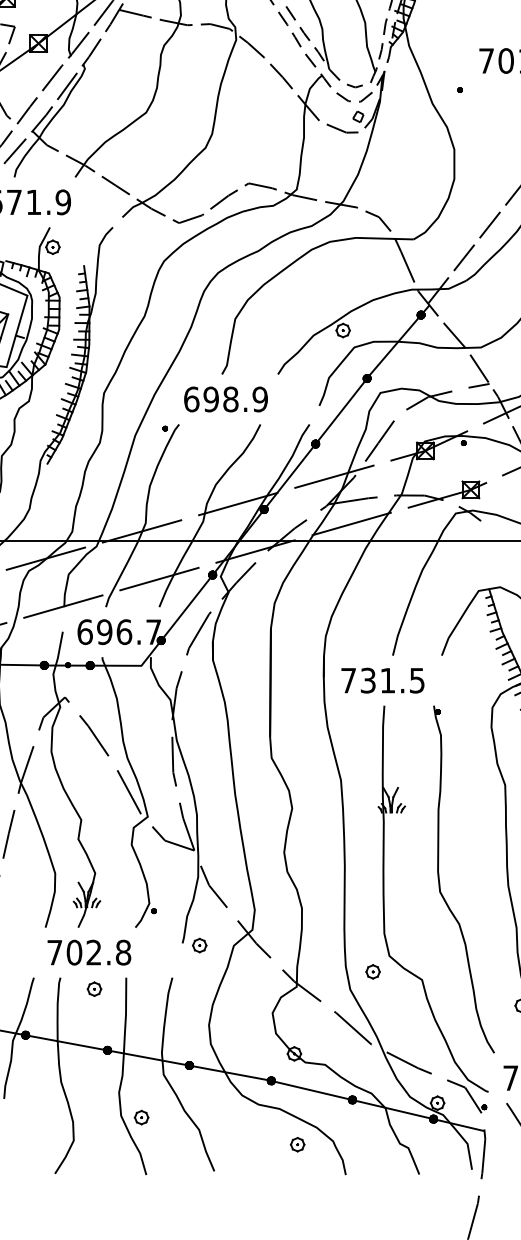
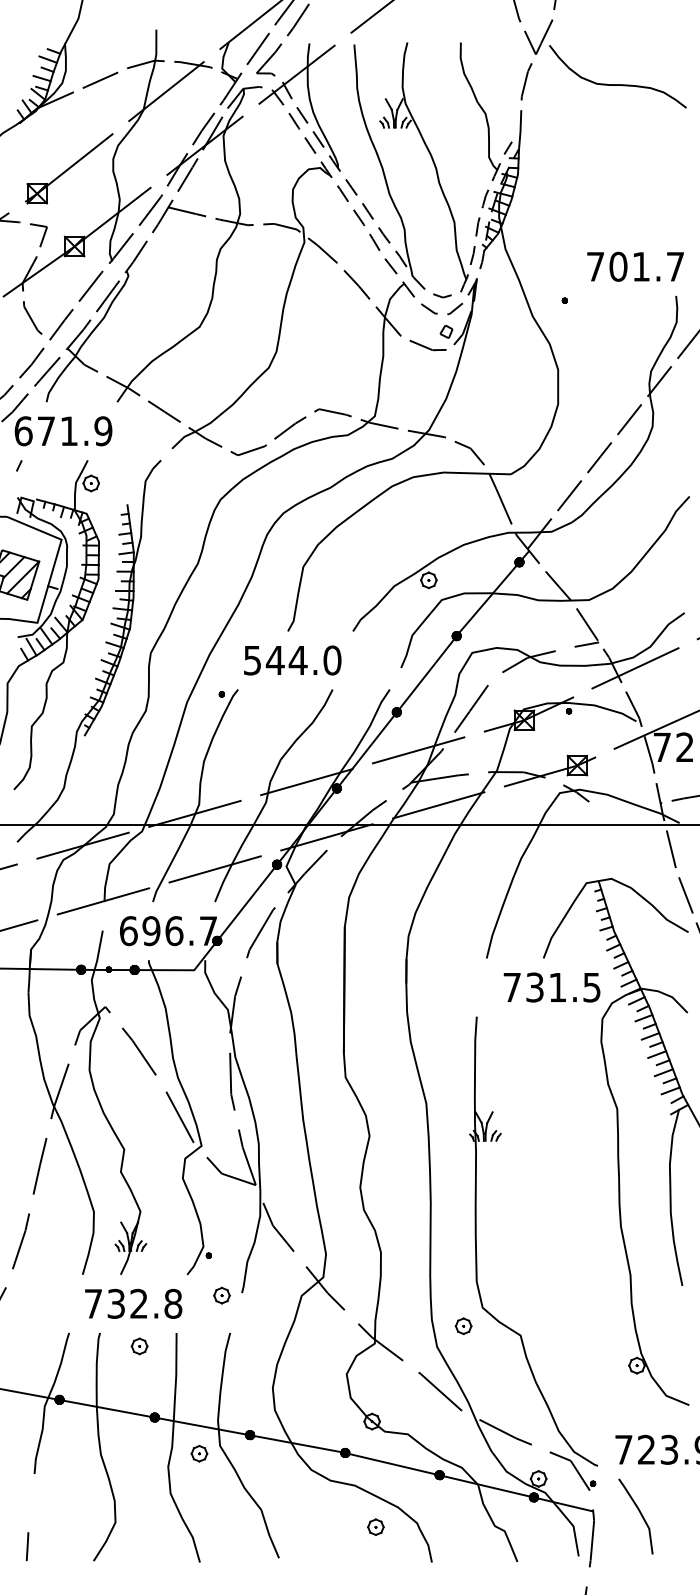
text: (225, 399) -> (292, 660), 698.9 -> 544.0
text: (382, 680) -> (551, 987), moved
part: (440, 880) -> (541, 1219), removed
part: (199, 945) -> (221, 1295), moved
text: (74, 952) -> (116, 1303), 702.8 -> 732.8
part: (141, 1117) -> (199, 1453), moved

